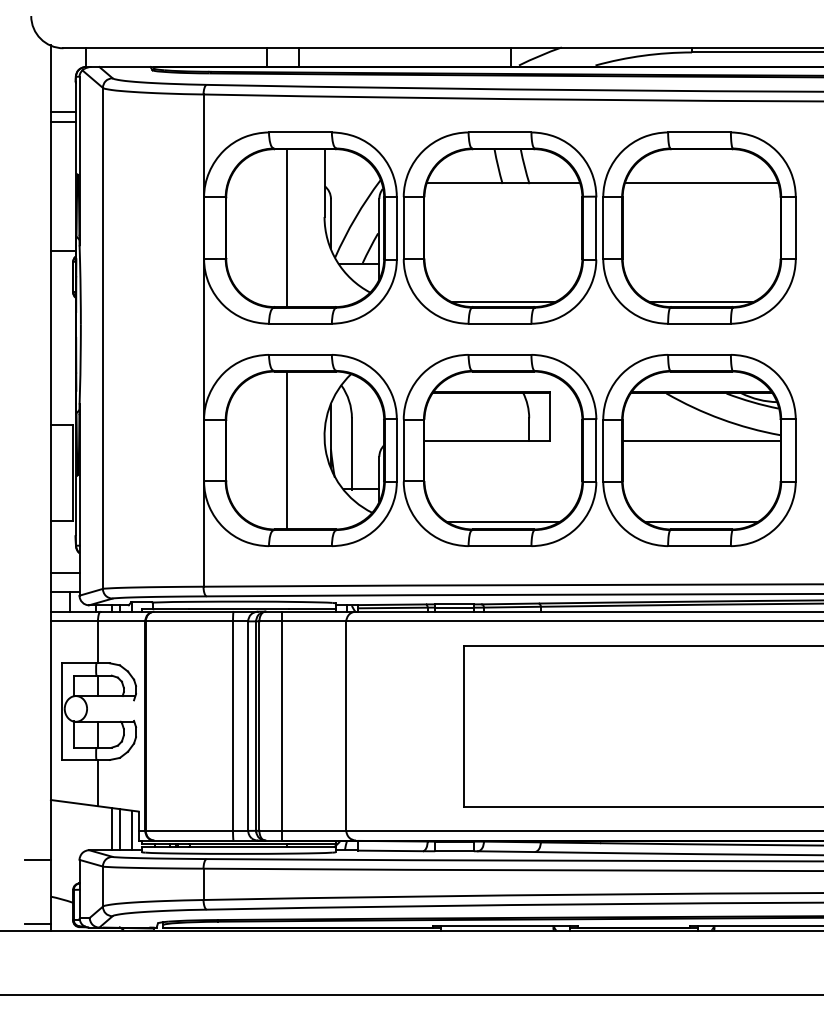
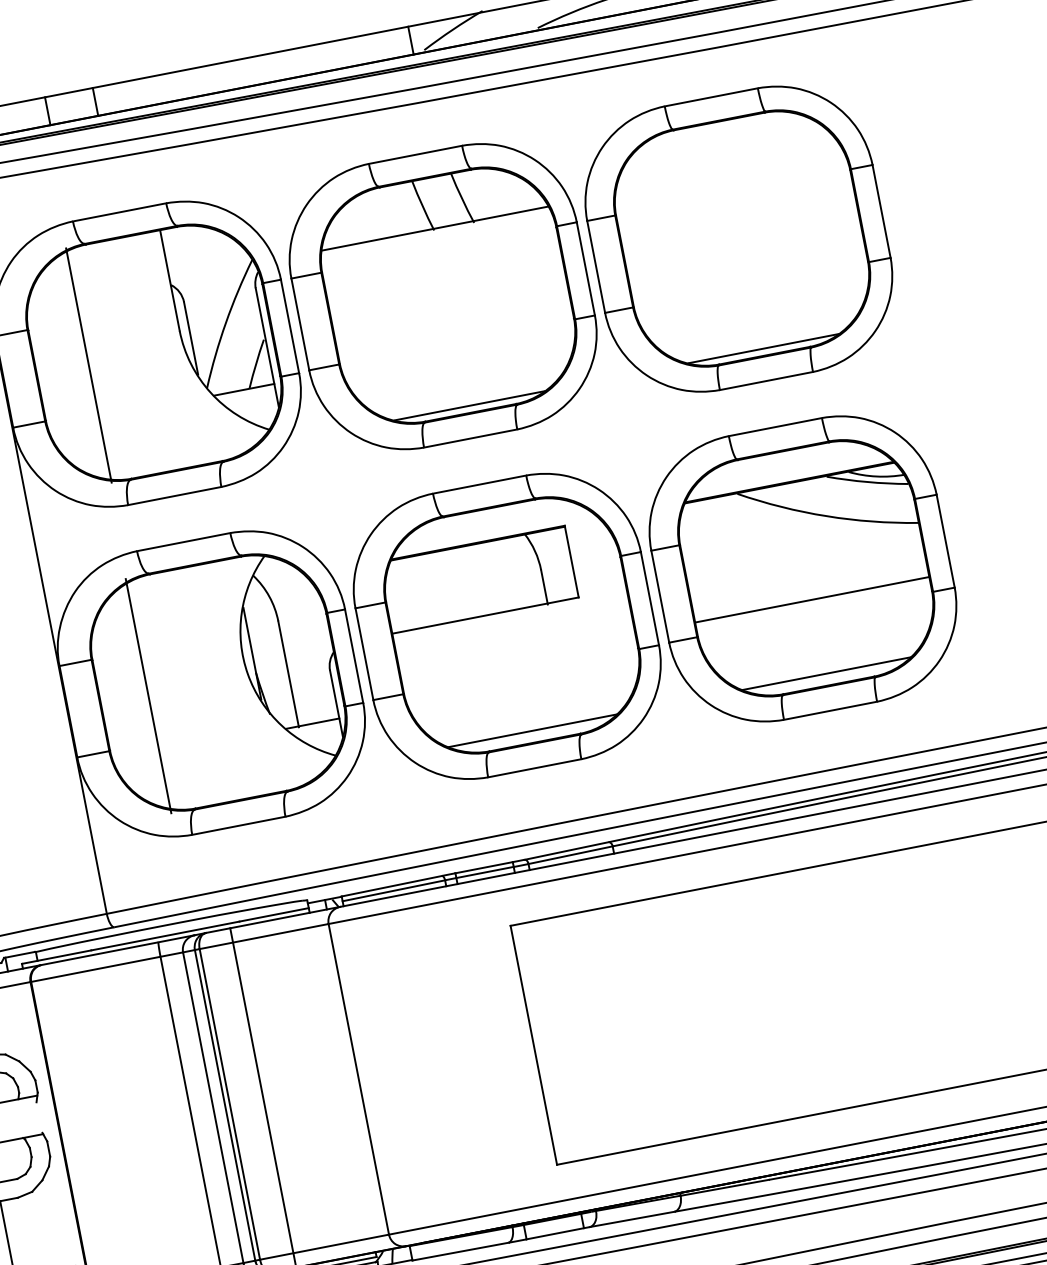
line: (701, 182) -> (728, 170), removed
line: (287, 228) -> (89, 366), moved
line: (701, 440) -> (811, 599), moved
line: (287, 450) -> (149, 696), moved

